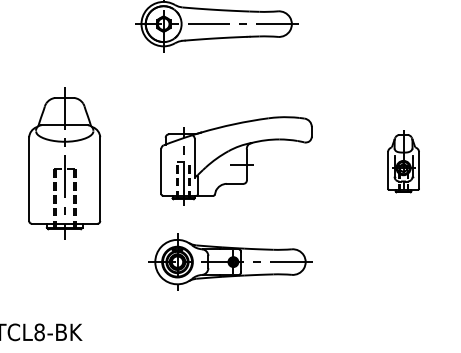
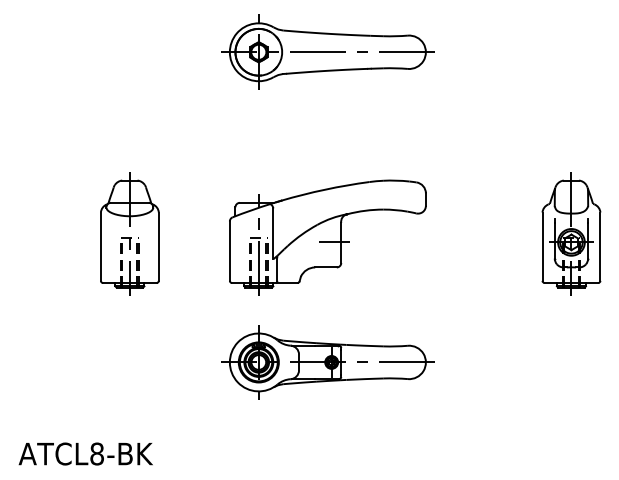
part: (236, 160) -> (327, 237), moved
part: (64, 163) -> (129, 233), size x0.62
part: (403, 163) -> (571, 233), size x1.43
part: (230, 262) -> (327, 362), moved

